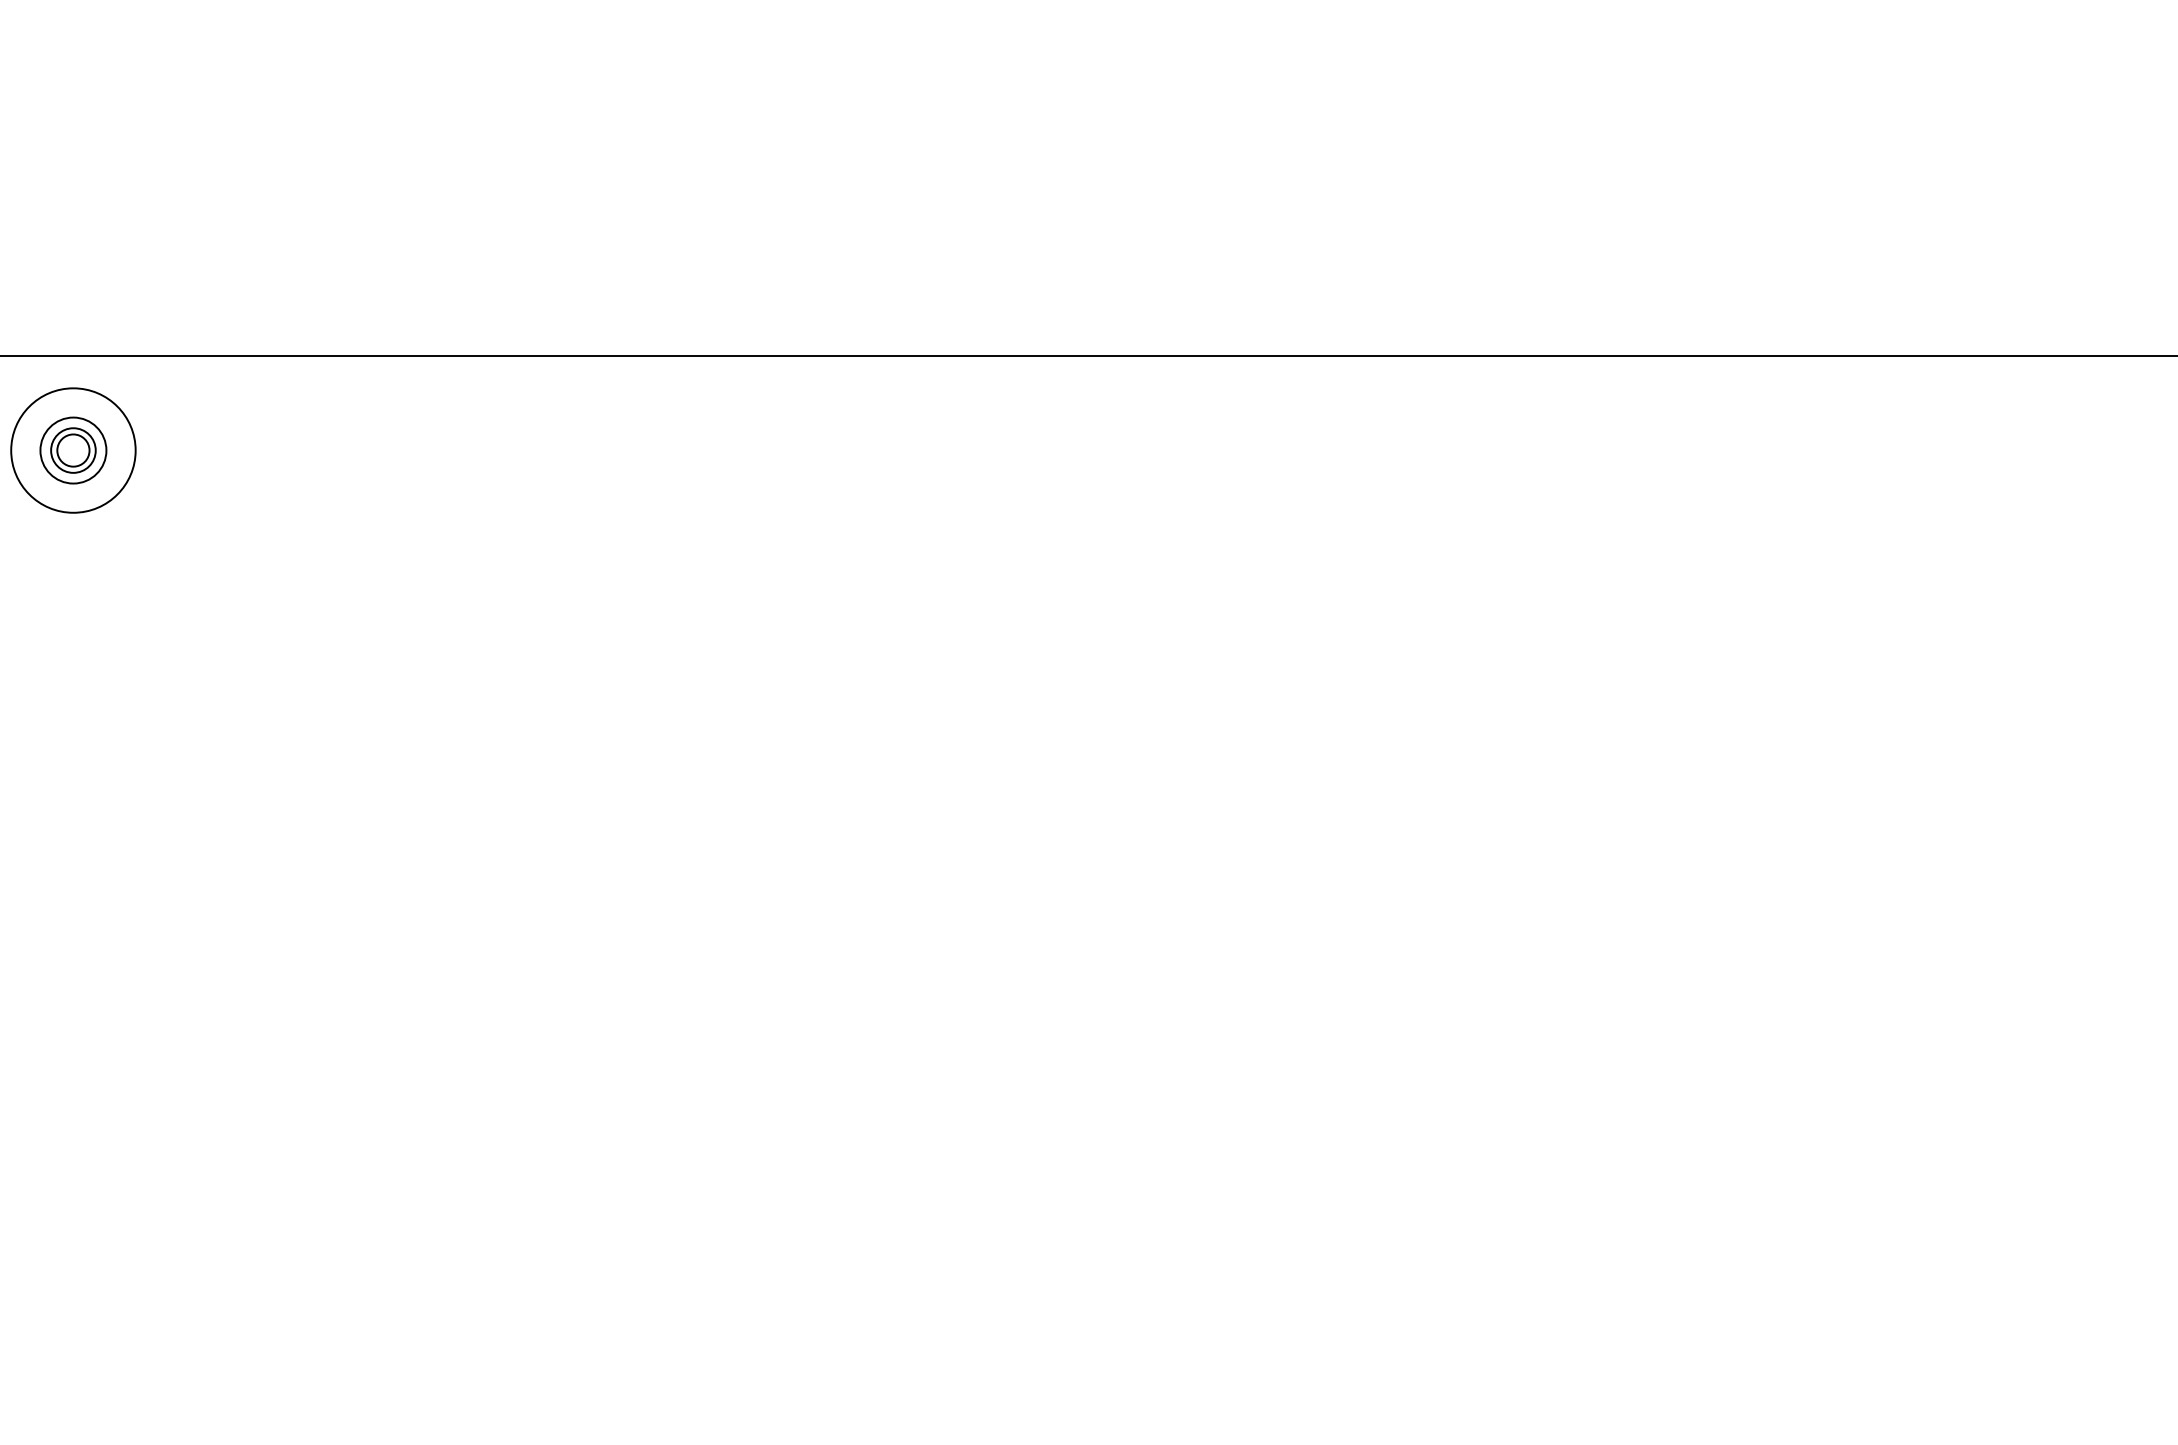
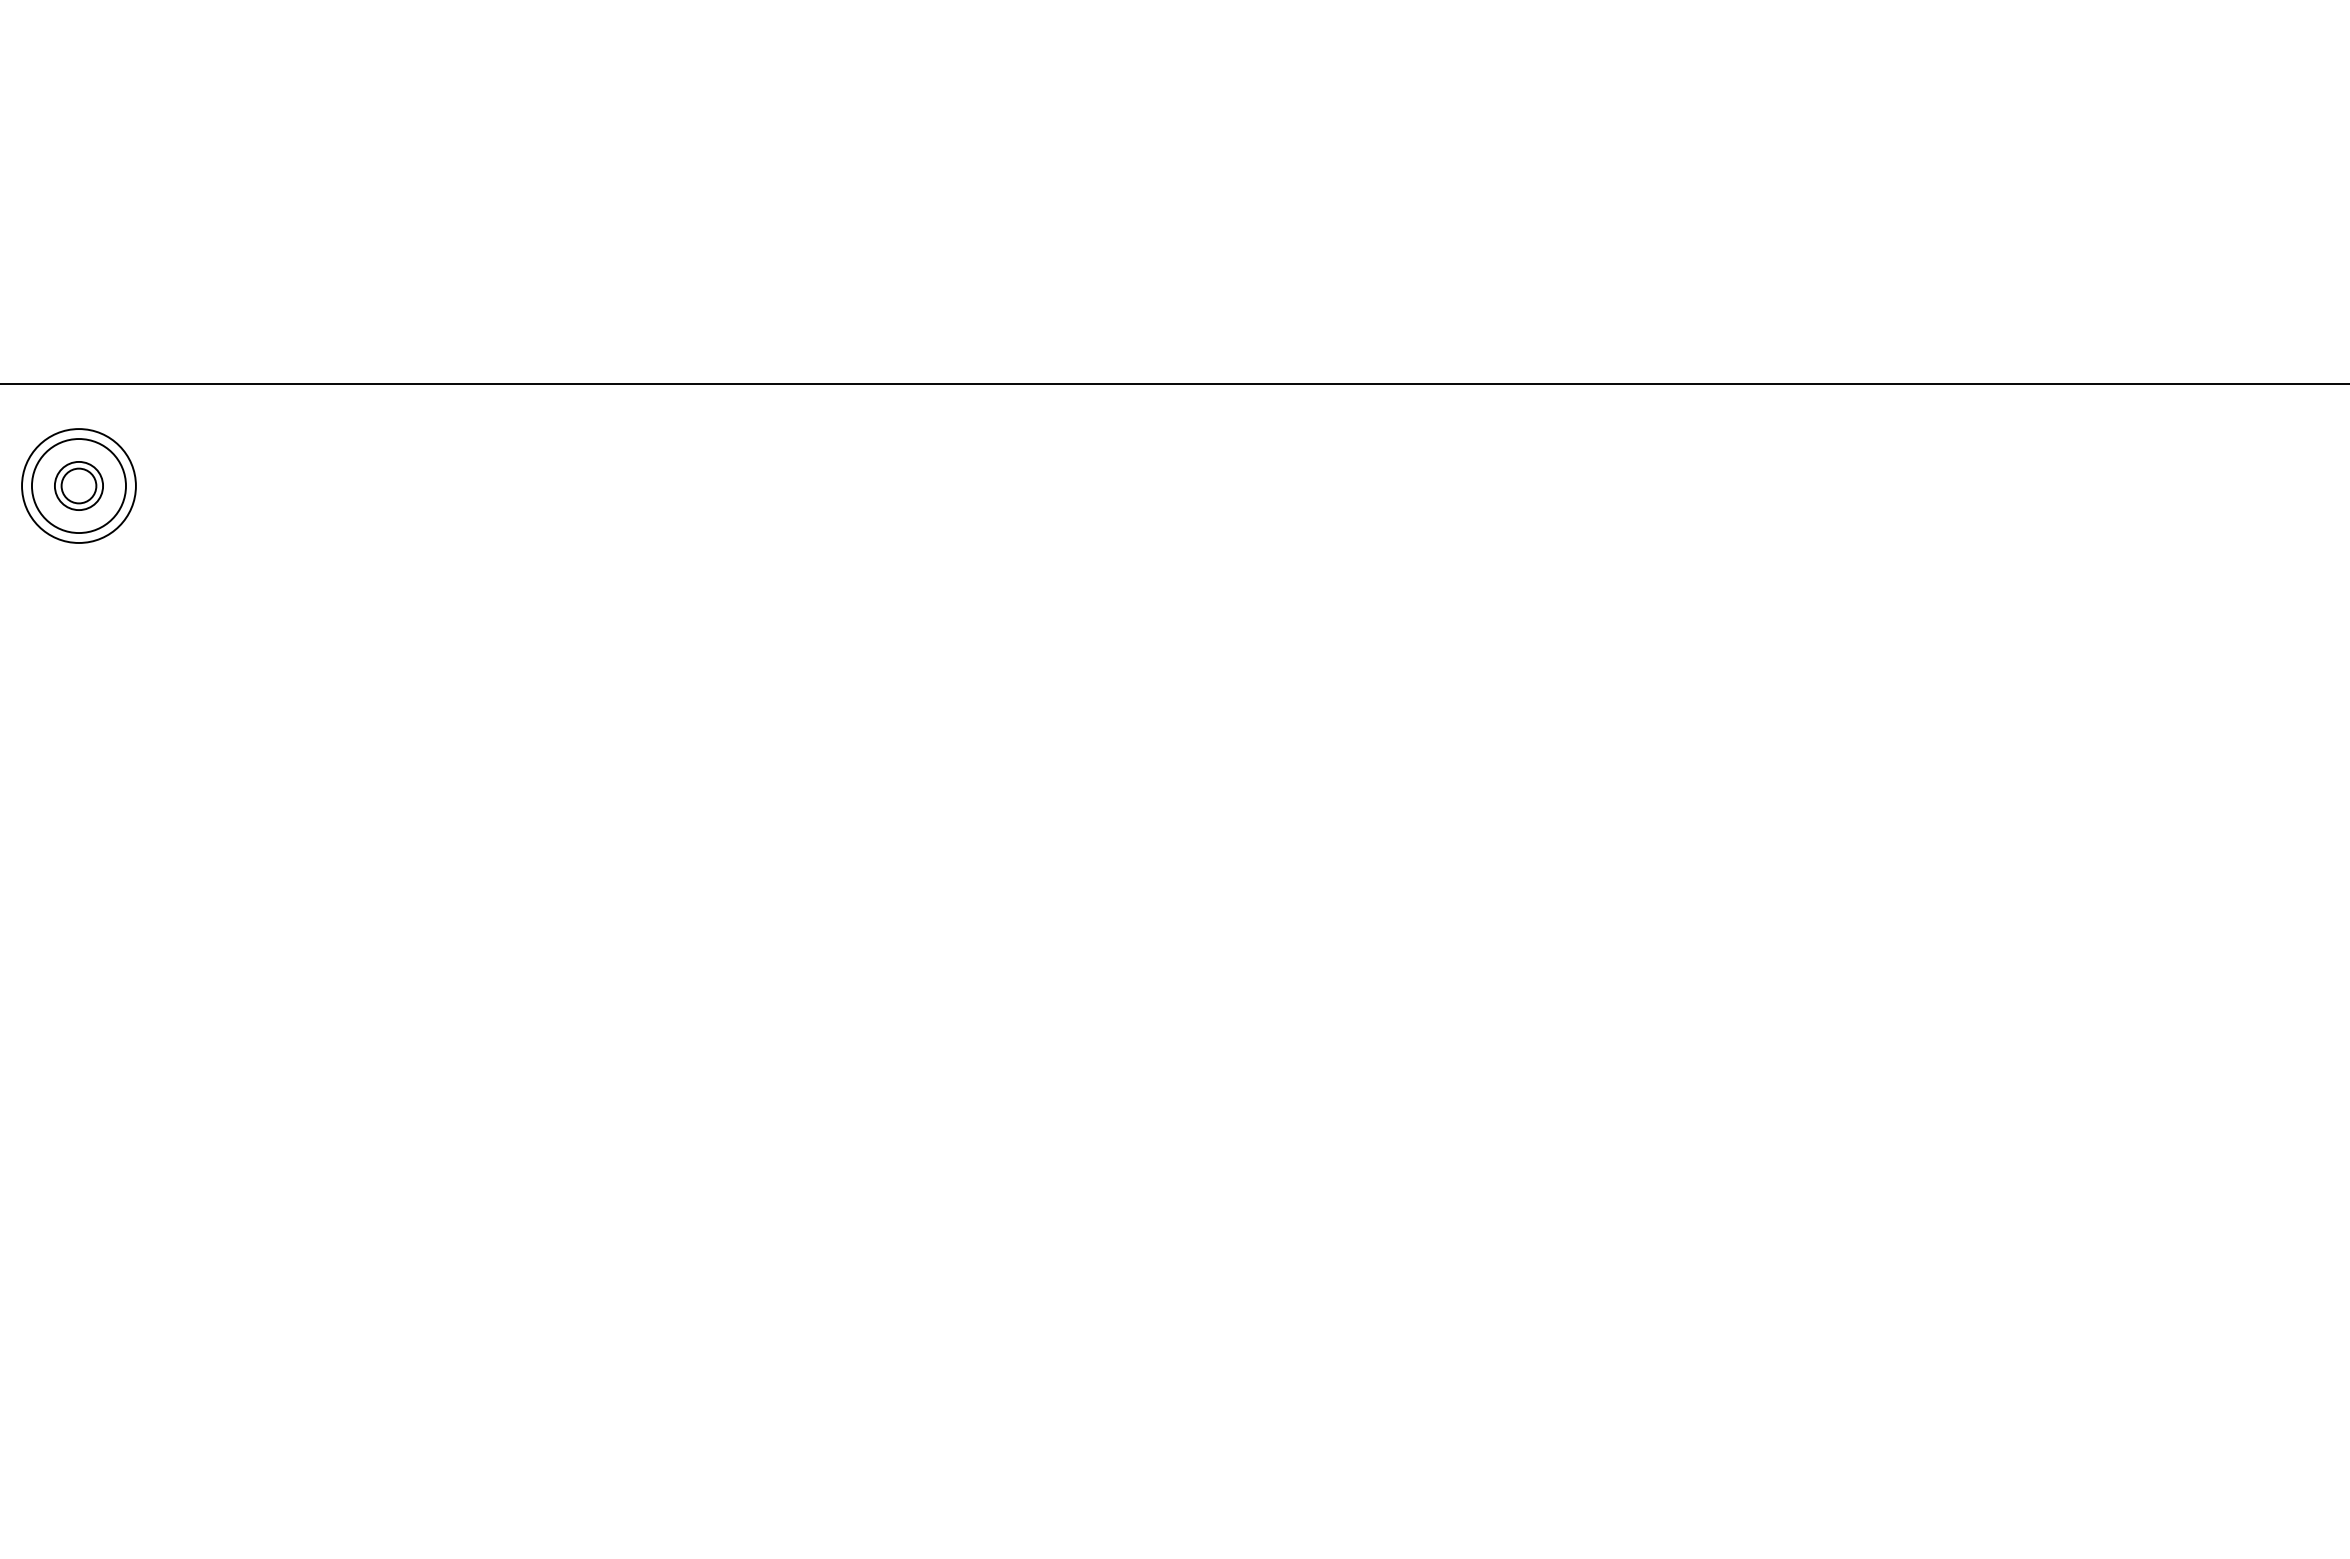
circle: (72, 450) -> (78, 485), size x0.7
circle: (72, 450) -> (78, 485), size x1.6

